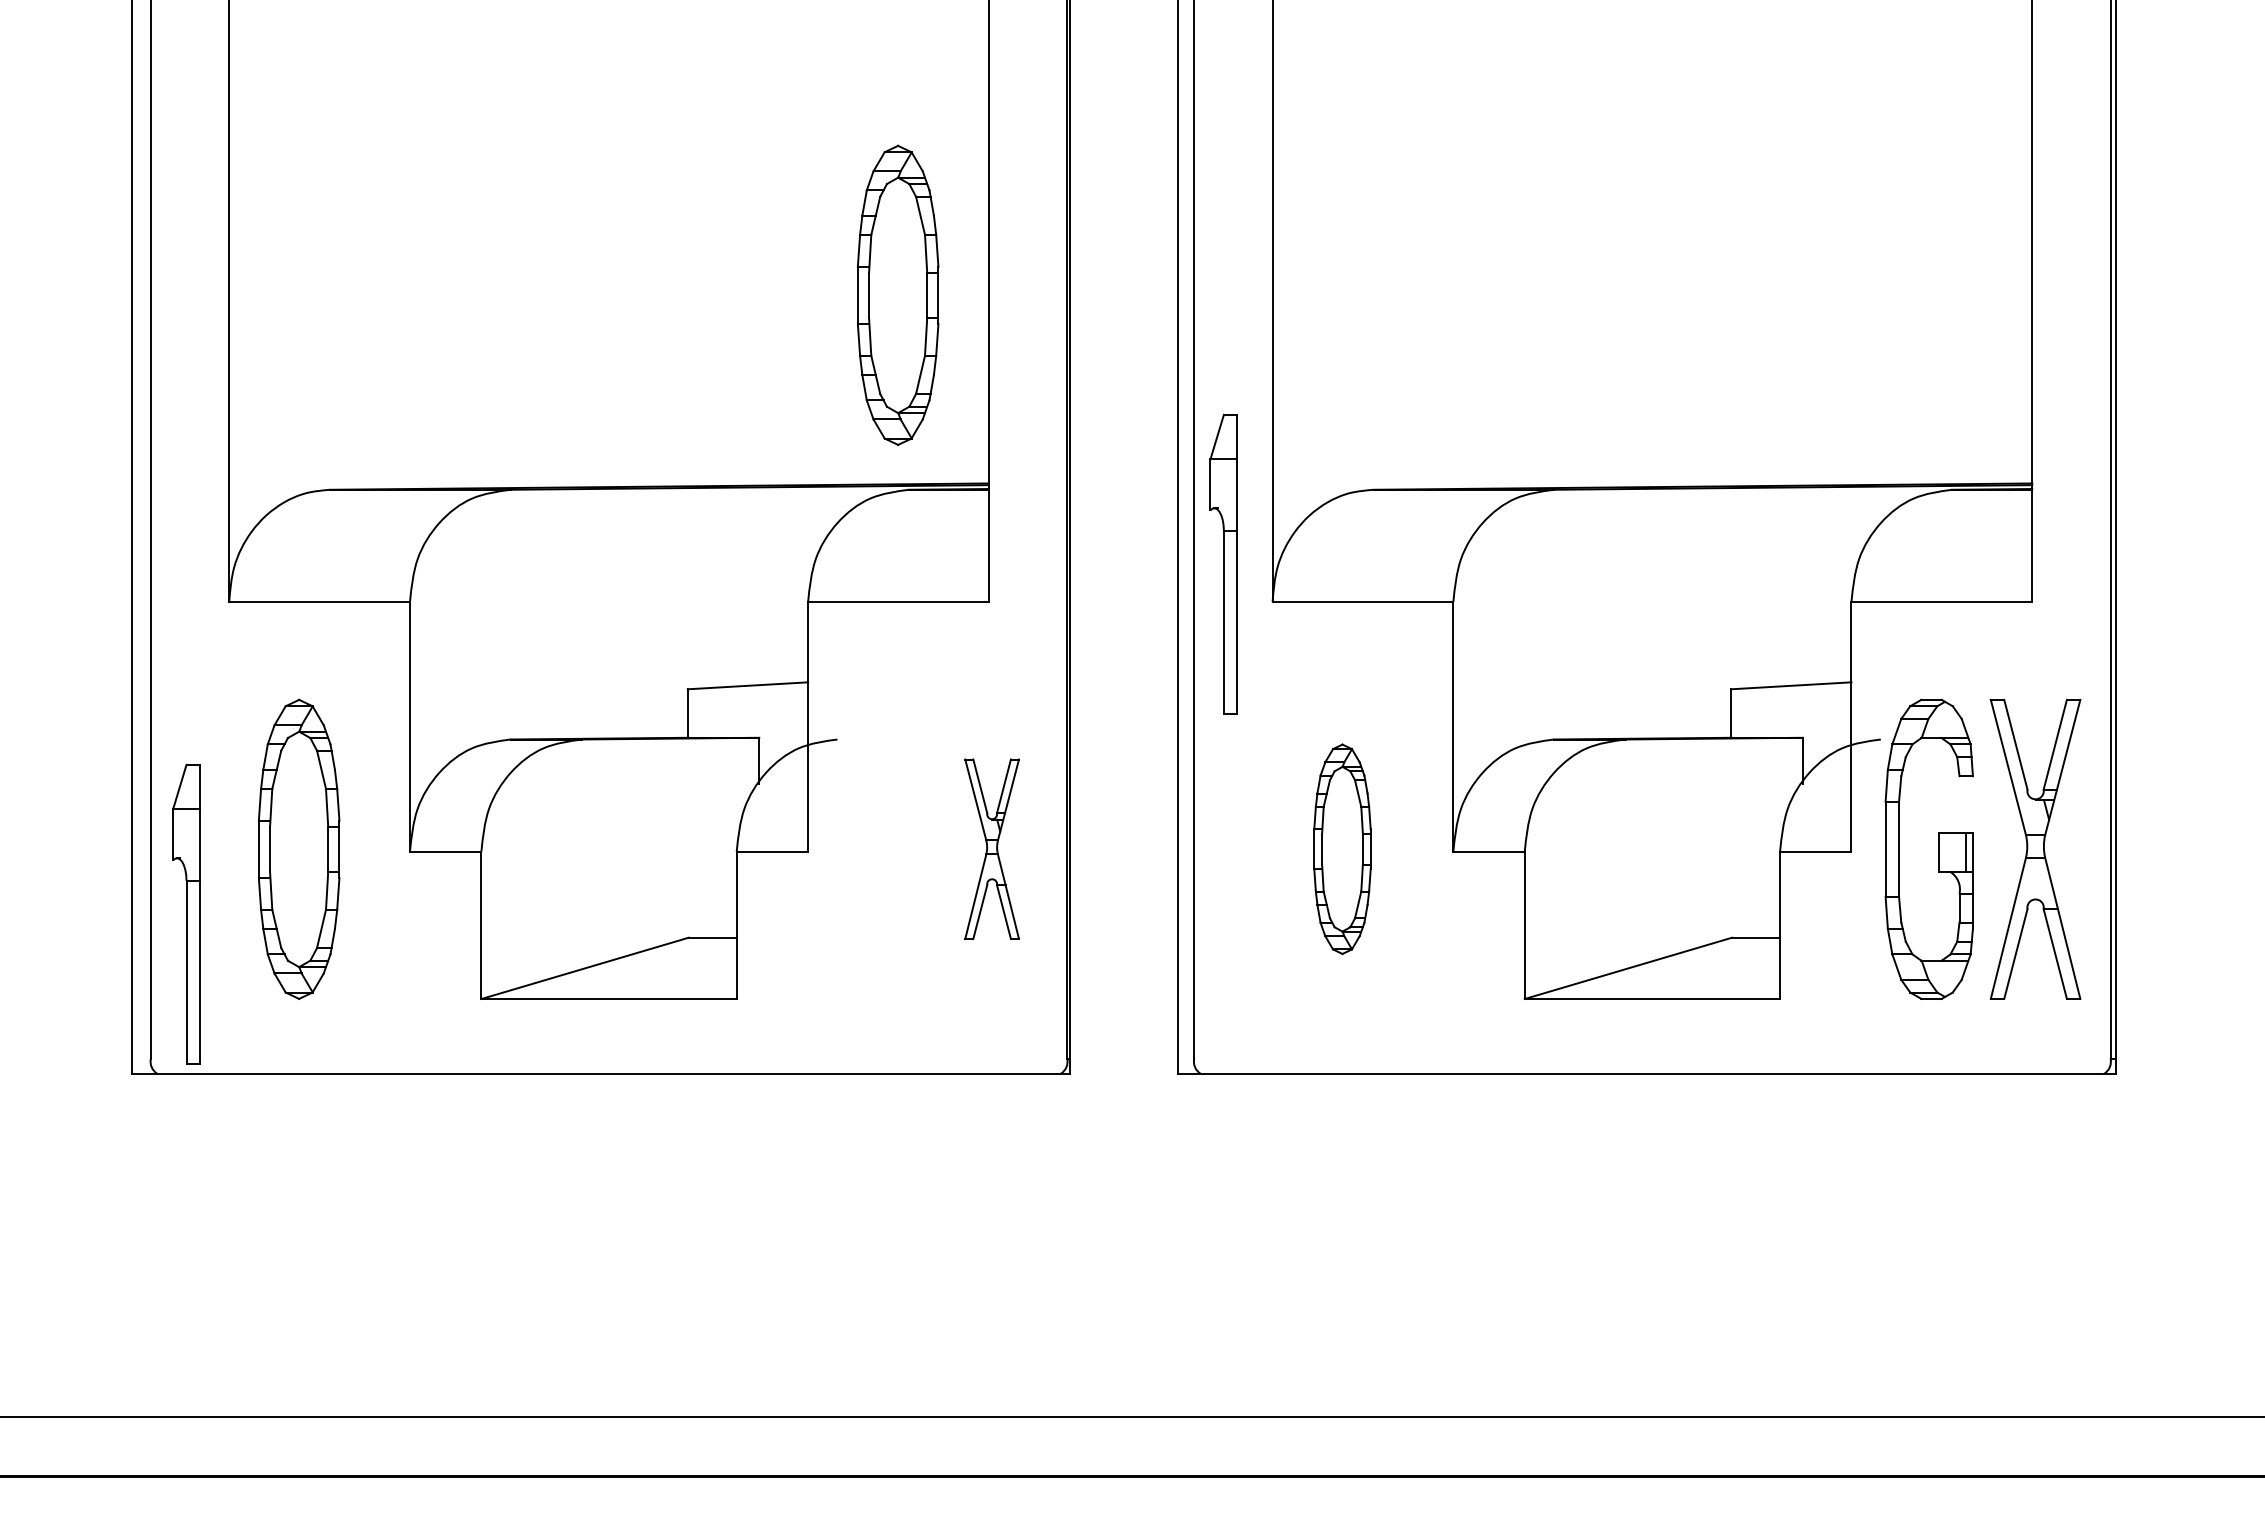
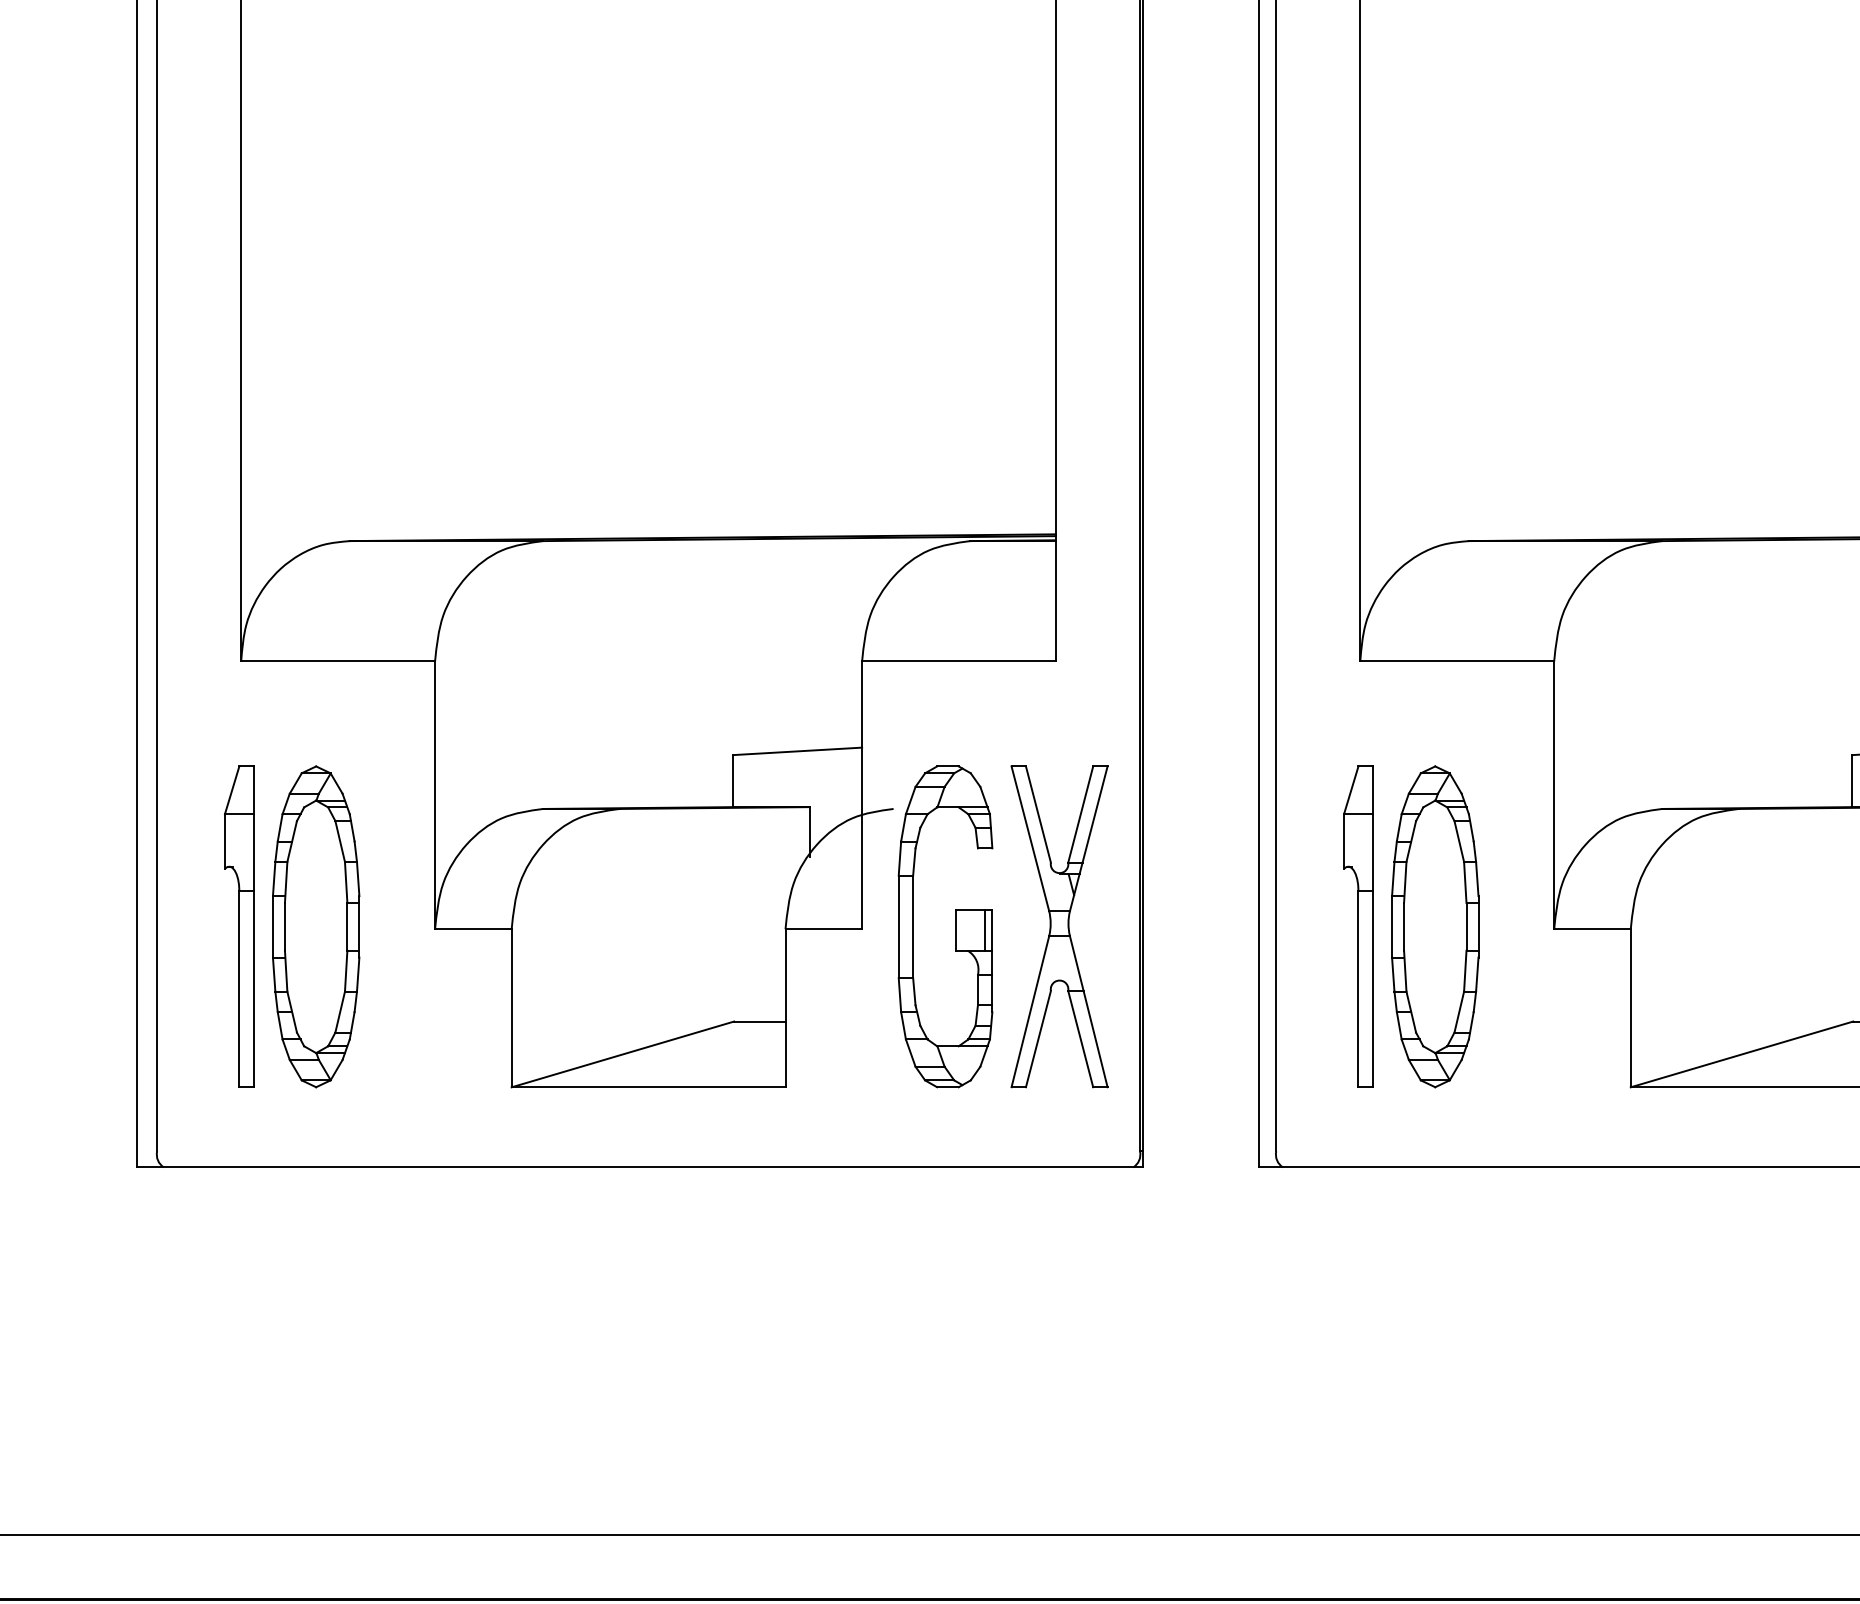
part: (898, 294) -> (959, 331), removed
part: (1223, 563) -> (1358, 925), moved
part: (895, 848) -> (955, 925), added
part: (991, 848) -> (1058, 925), size x1.67
part: (1342, 848) -> (1435, 925), size x1.43
part: (186, 913) -> (239, 925), moved

